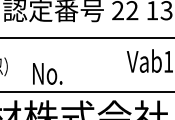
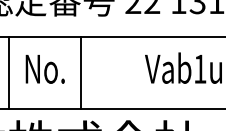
line: (24, 64) -> (9, 72), added
line: (78, 64) -> (80, 72), added
text: (47, 73) -> (45, 68), moved

